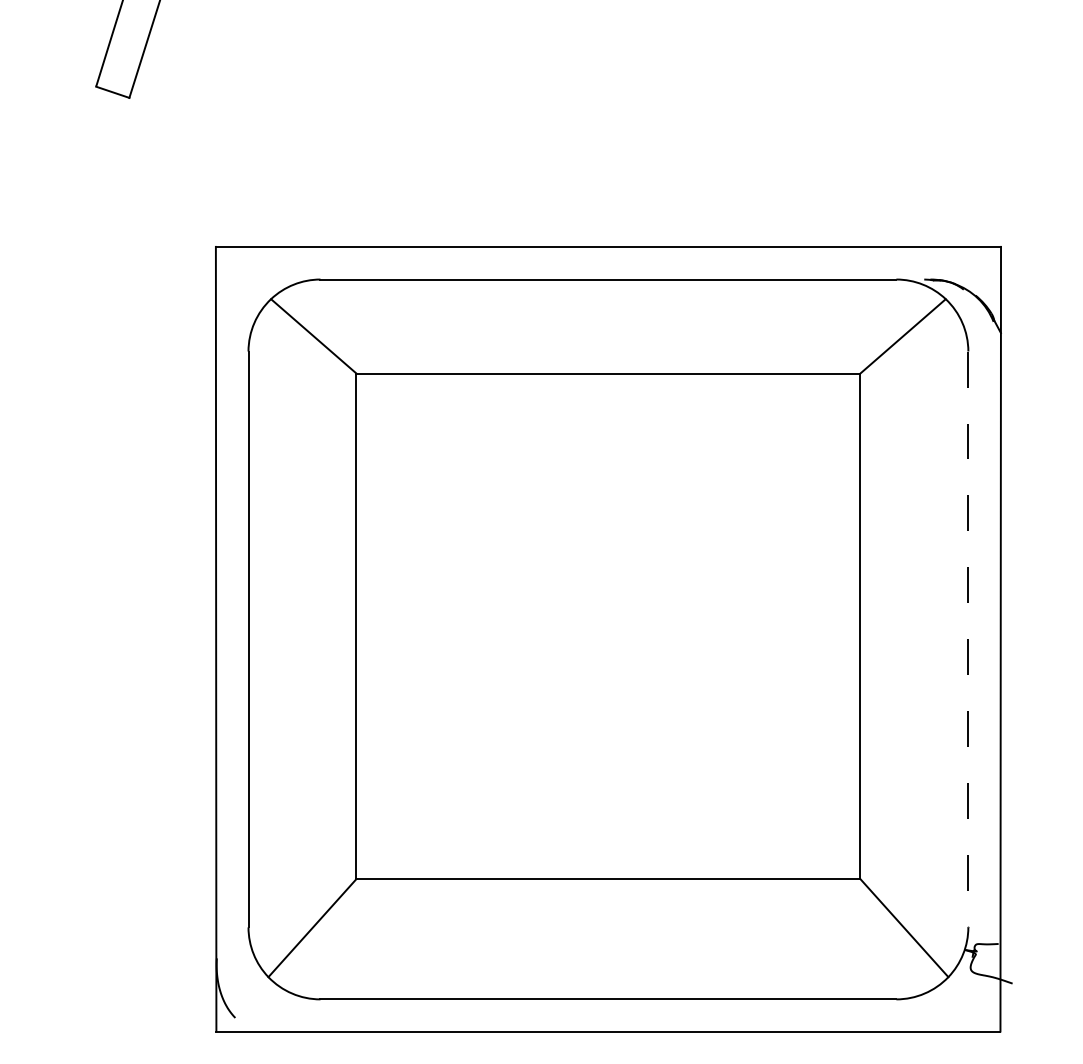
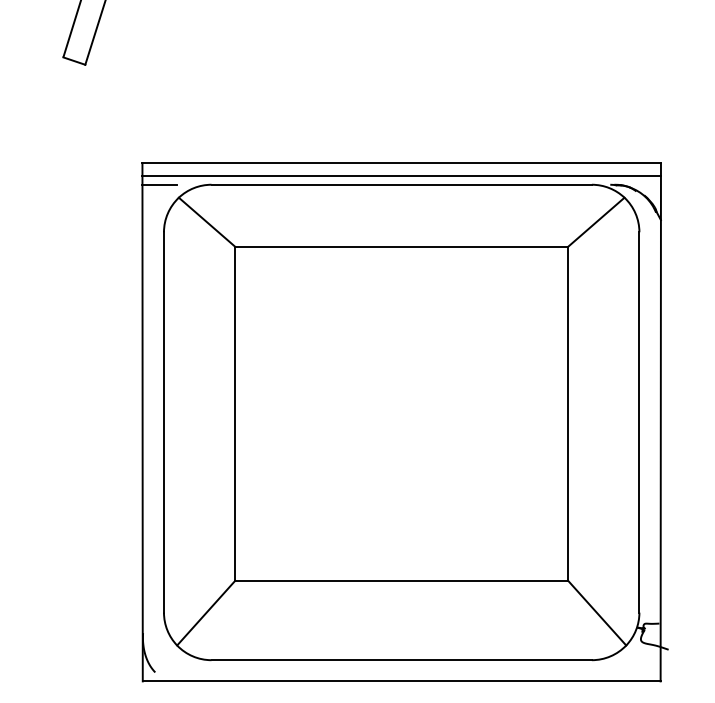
line: (608, 267) -> (401, 176), added
line: (241, 279) -> (159, 184), added
line: (968, 639) -> (639, 422), dashed -> solid

